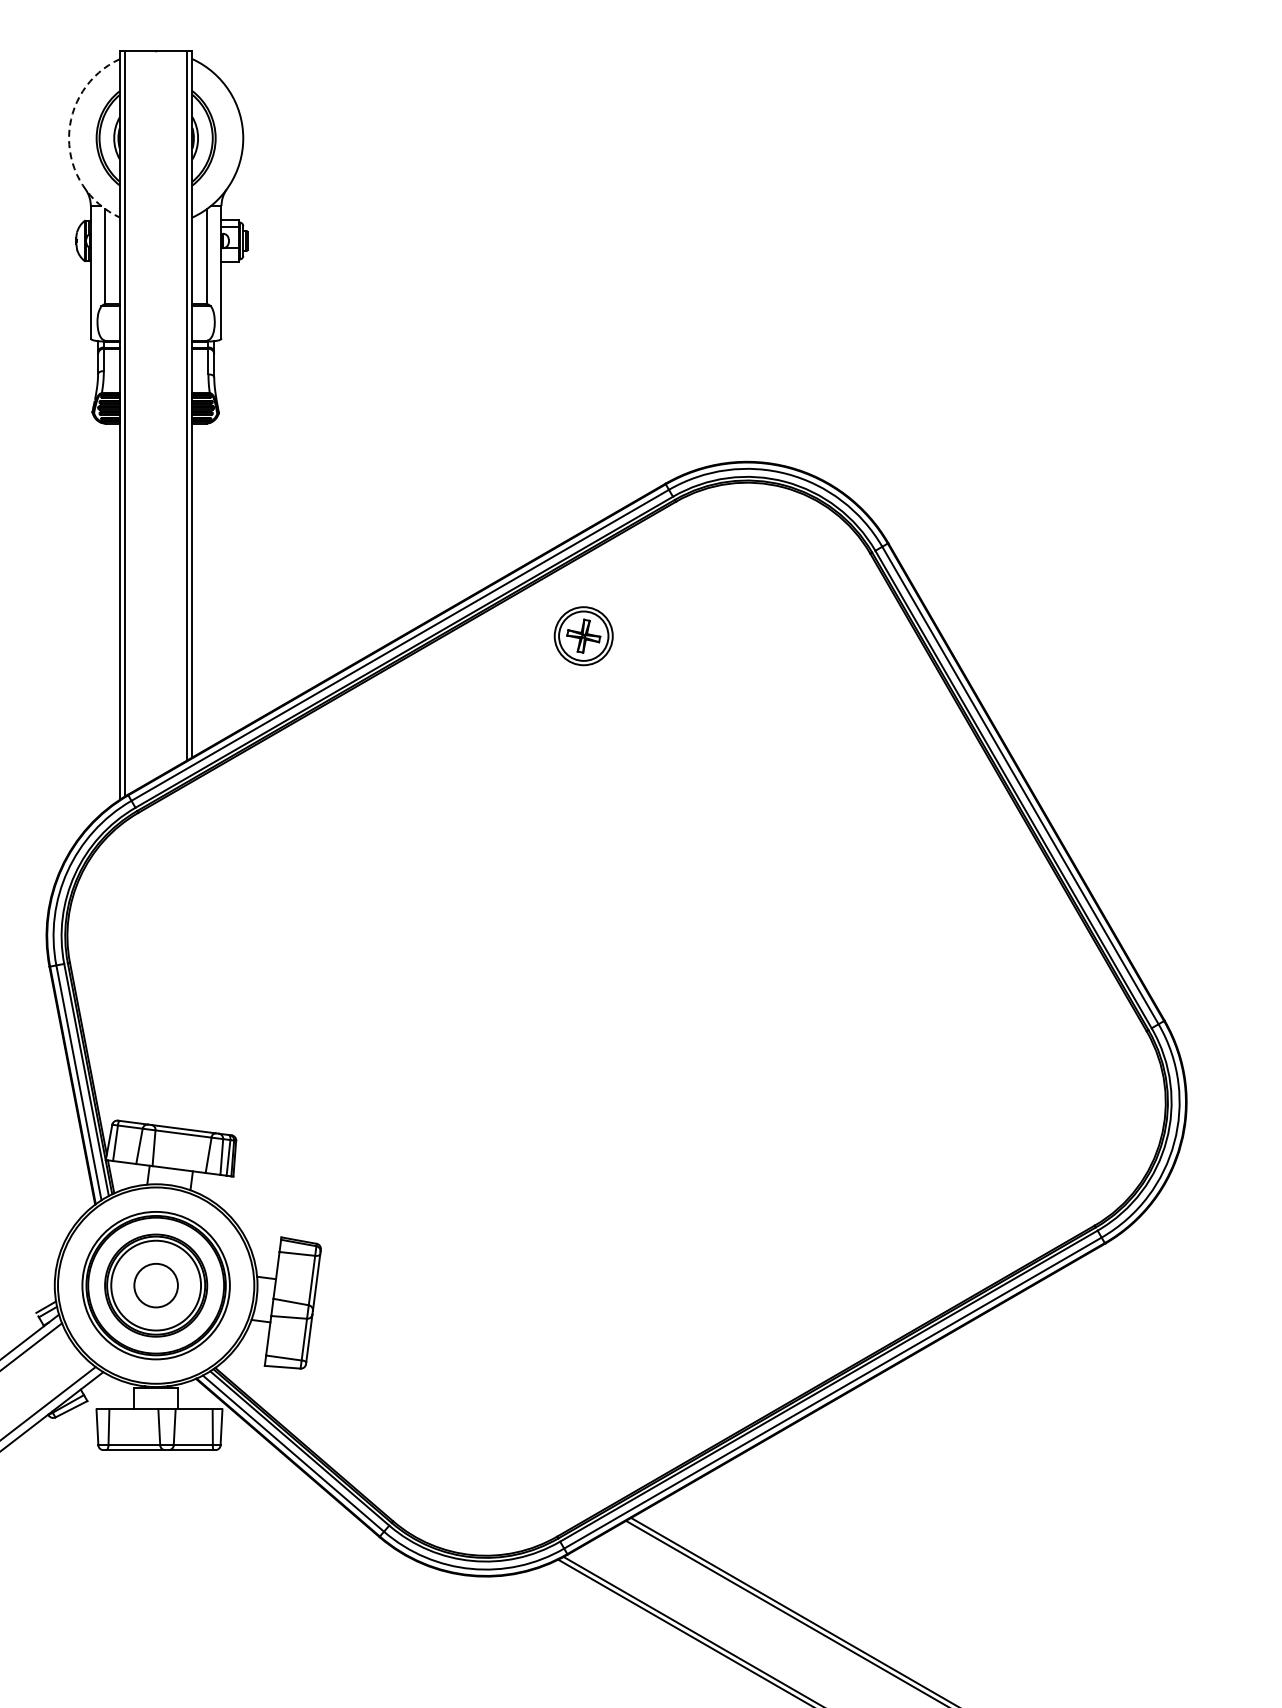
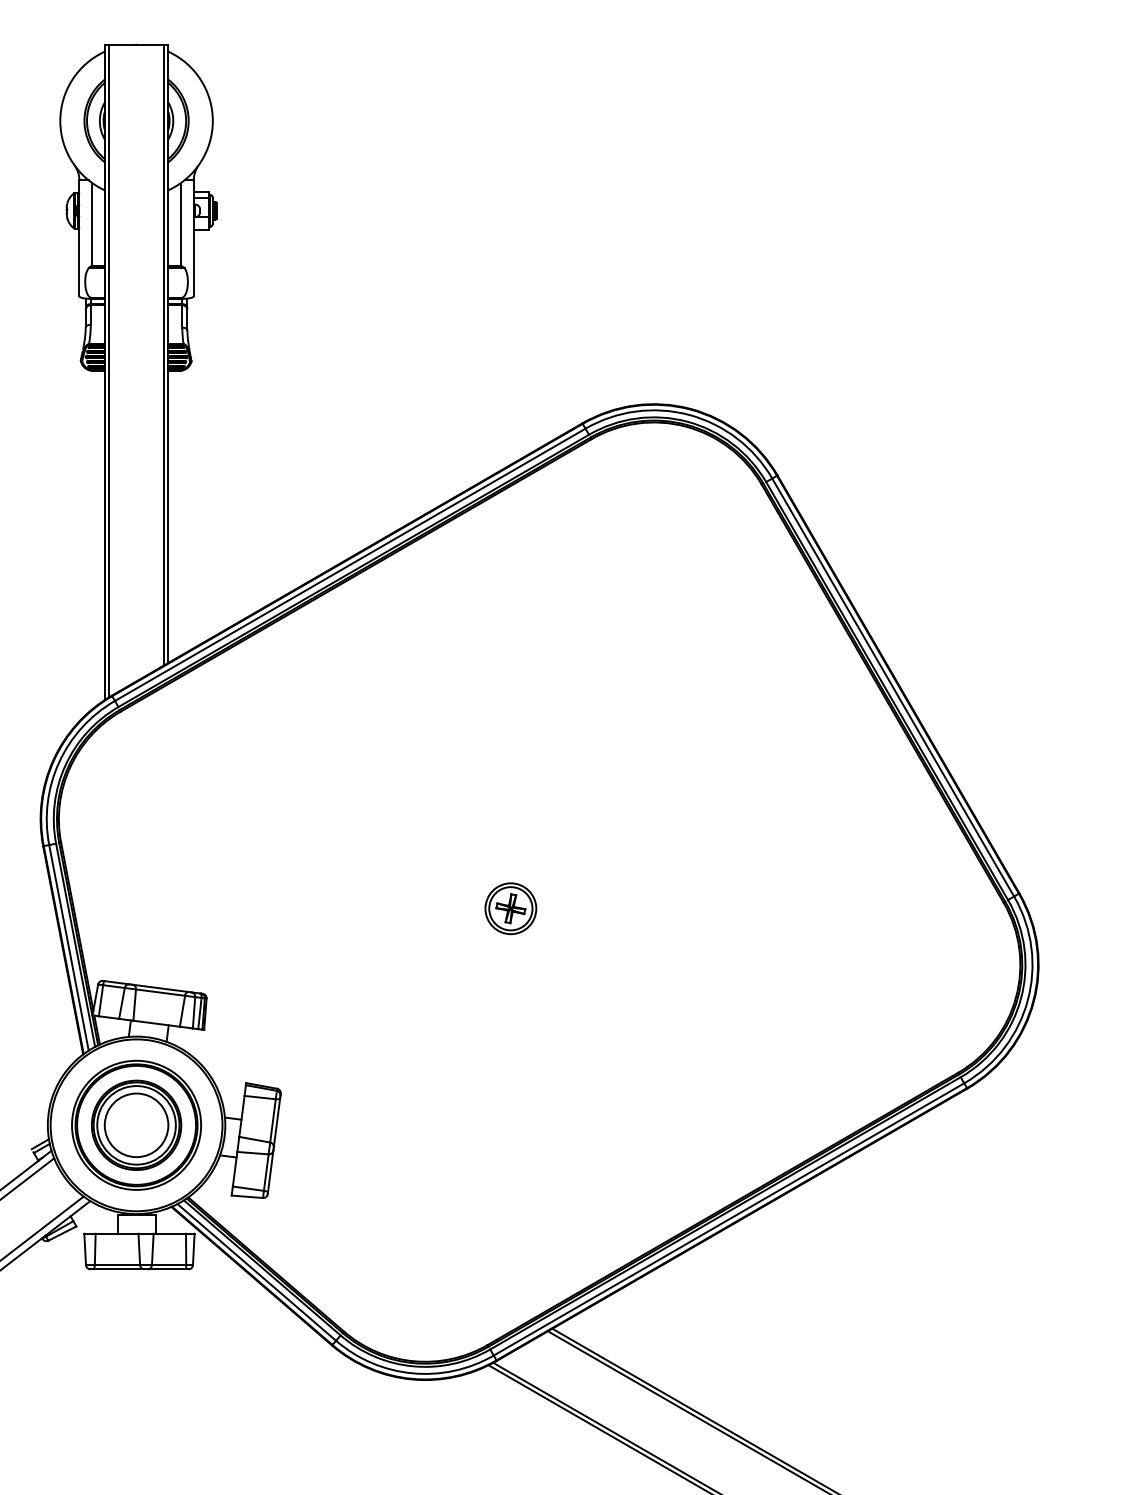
arc: (69, 138) -> (60, 121), dashed -> solid
part: (583, 636) -> (510, 909), moved
circle: (155, 1285) -> (135, 1125), size x1.67

